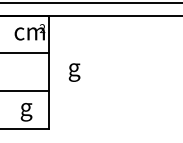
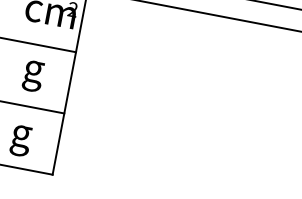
text: (74, 72) -> (33, 76), moved

